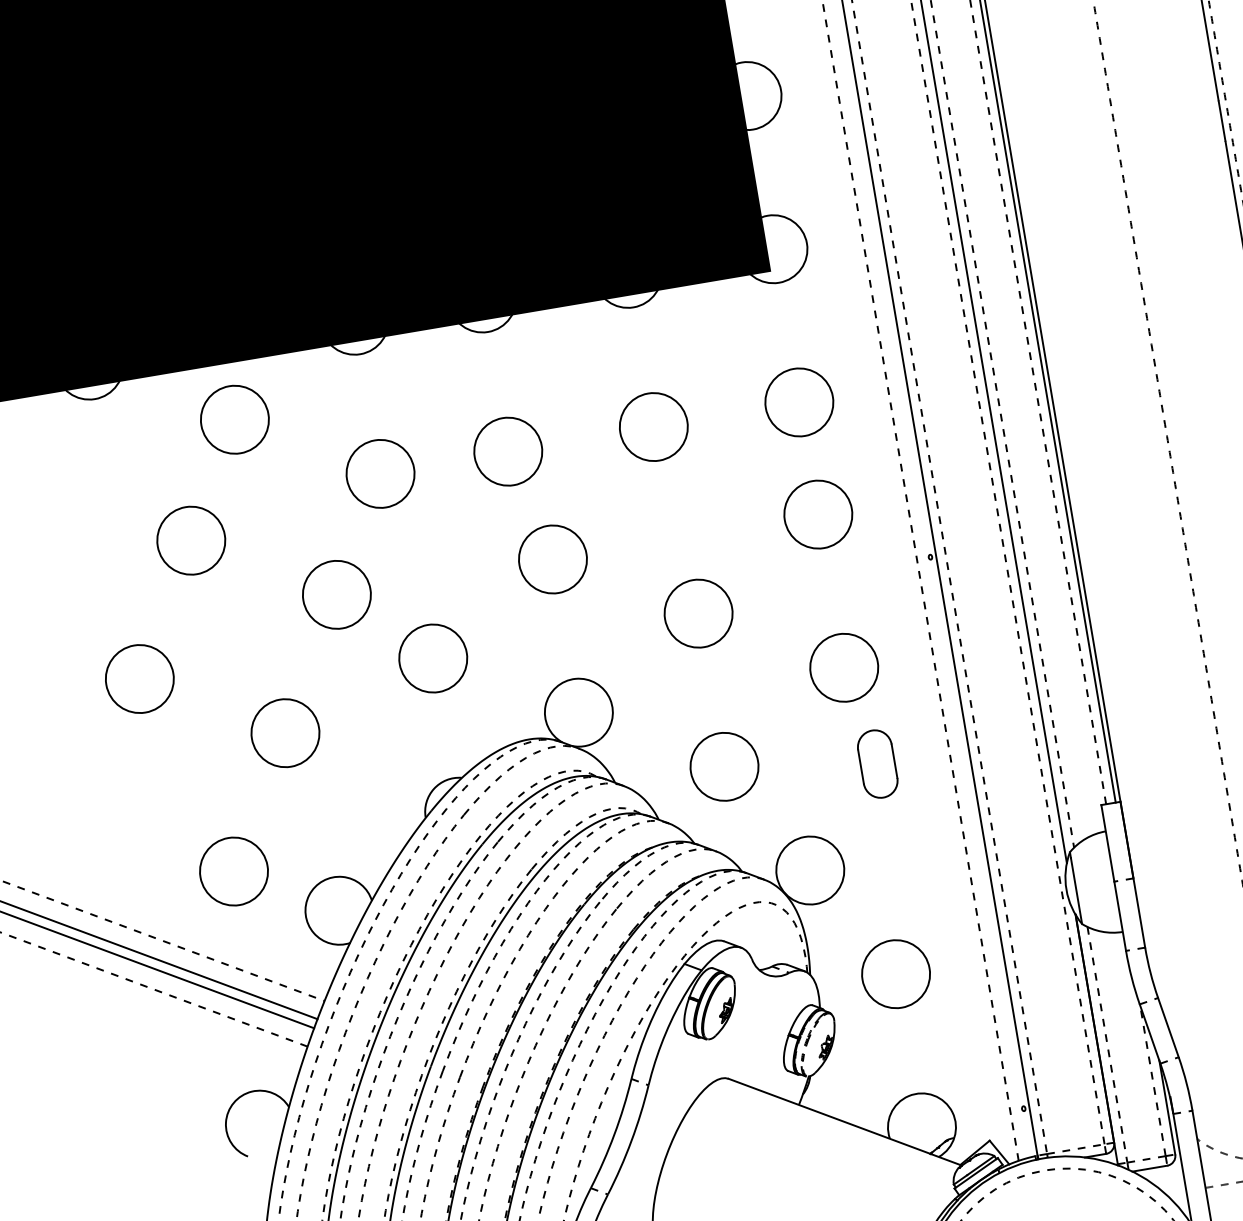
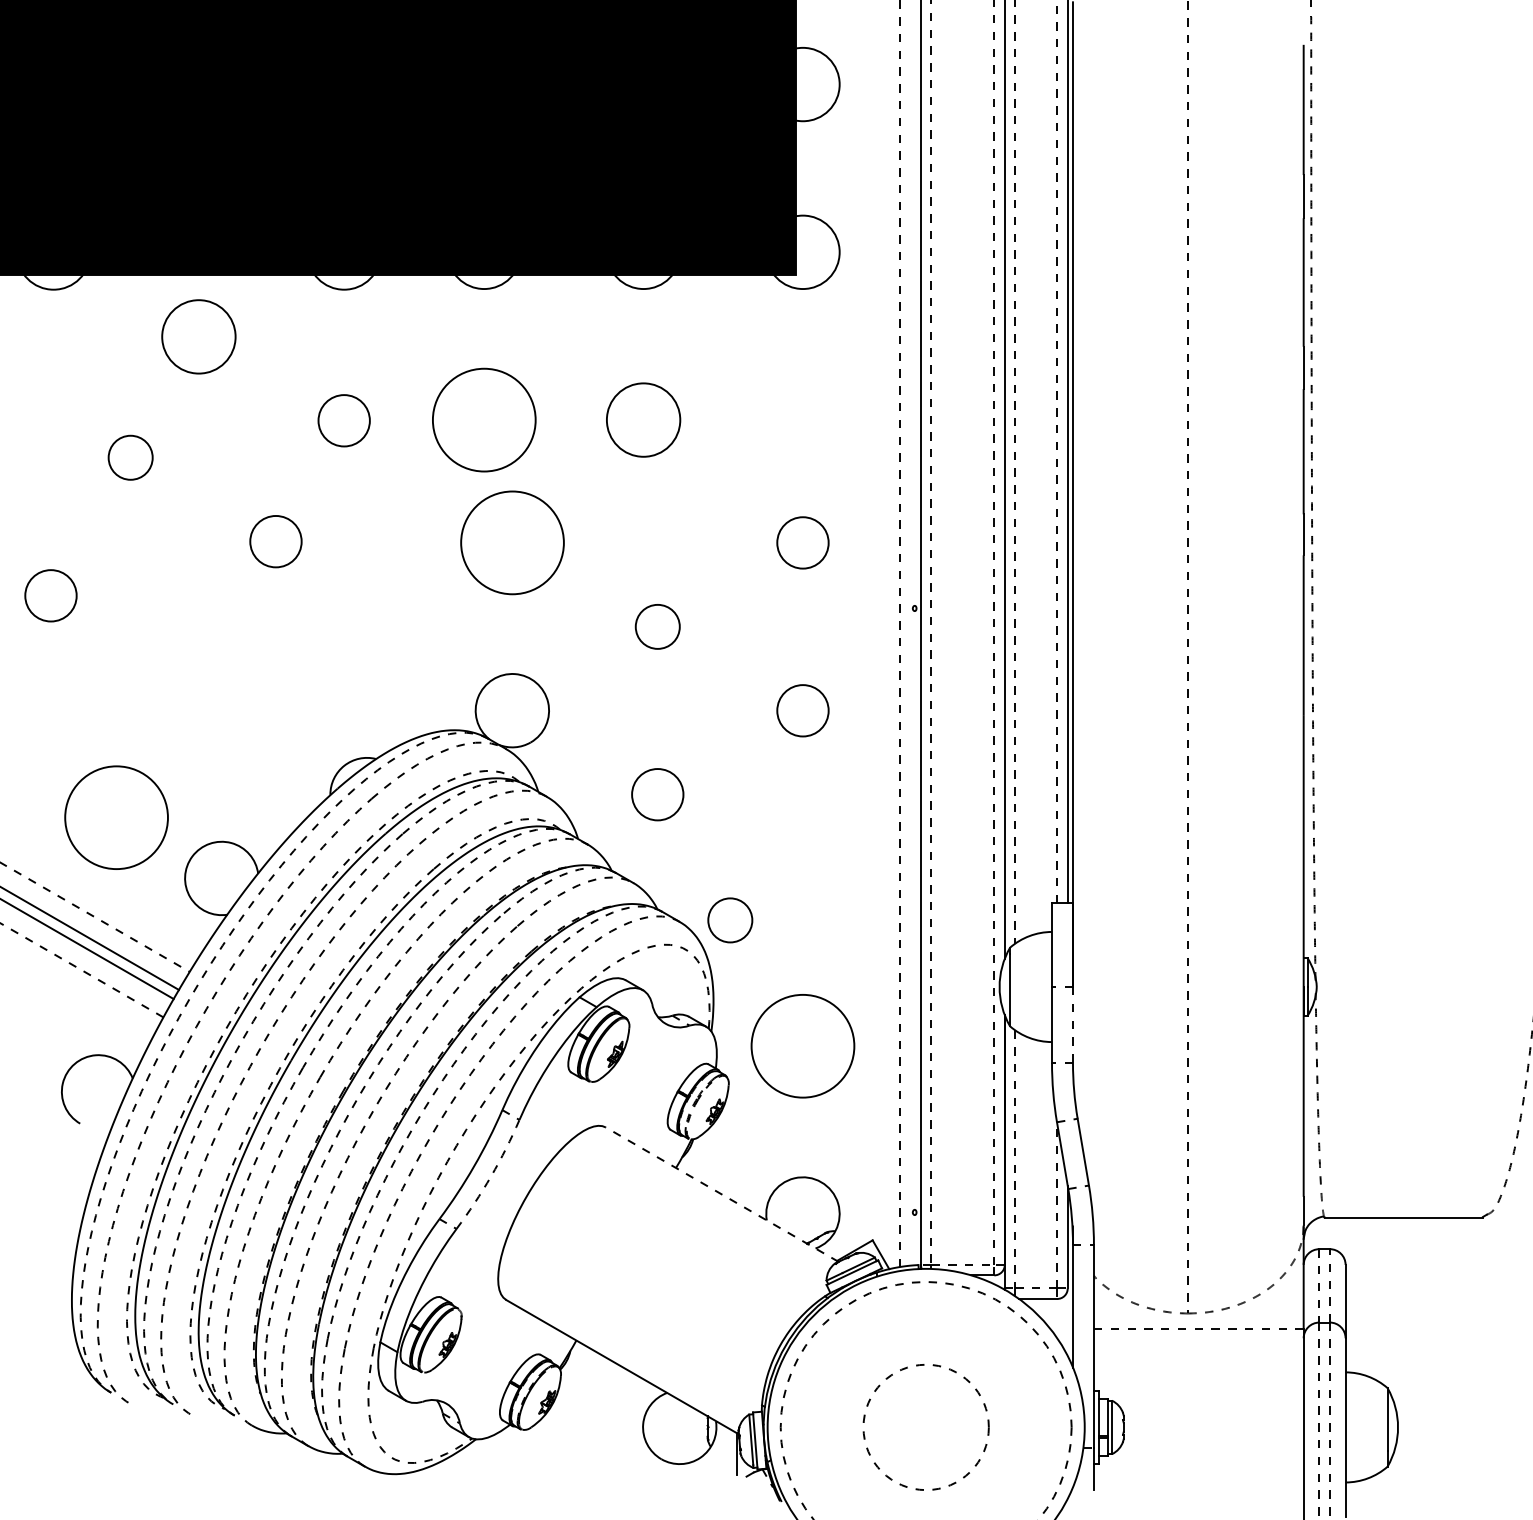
circle: (798, 401) -> (802, 419), removed
circle: (507, 451) -> (483, 419), size x1.4
circle: (379, 473) -> (343, 420), size x0.7
circle: (817, 514) -> (802, 542), size x0.7
circle: (191, 540) -> (130, 457), size x0.6
circle: (552, 559) -> (511, 542), size x1.4
circle: (336, 594) -> (275, 541), size x0.7
circle: (698, 613) -> (657, 626), size x0.6
circle: (432, 658) -> (366, 626), removed
circle: (843, 667) -> (802, 710), size x0.7
circle: (139, 678) -> (50, 595), size x0.7
circle: (284, 733) -> (195, 679), removed
part: (877, 763) -> (821, 818), removed
circle: (724, 766) -> (657, 794), size x0.7
circle: (810, 870) -> (730, 920), size x0.6
circle: (233, 871) -> (116, 817), size x1.4
line: (1138, 912) -> (1072, 1024), solid -> dashed
circle: (895, 973) -> (802, 1045), size x1.4
line: (844, 1122) -> (721, 1194), solid -> dashed
arc: (631, 1141) -> (491, 1176), solid -> dashed

